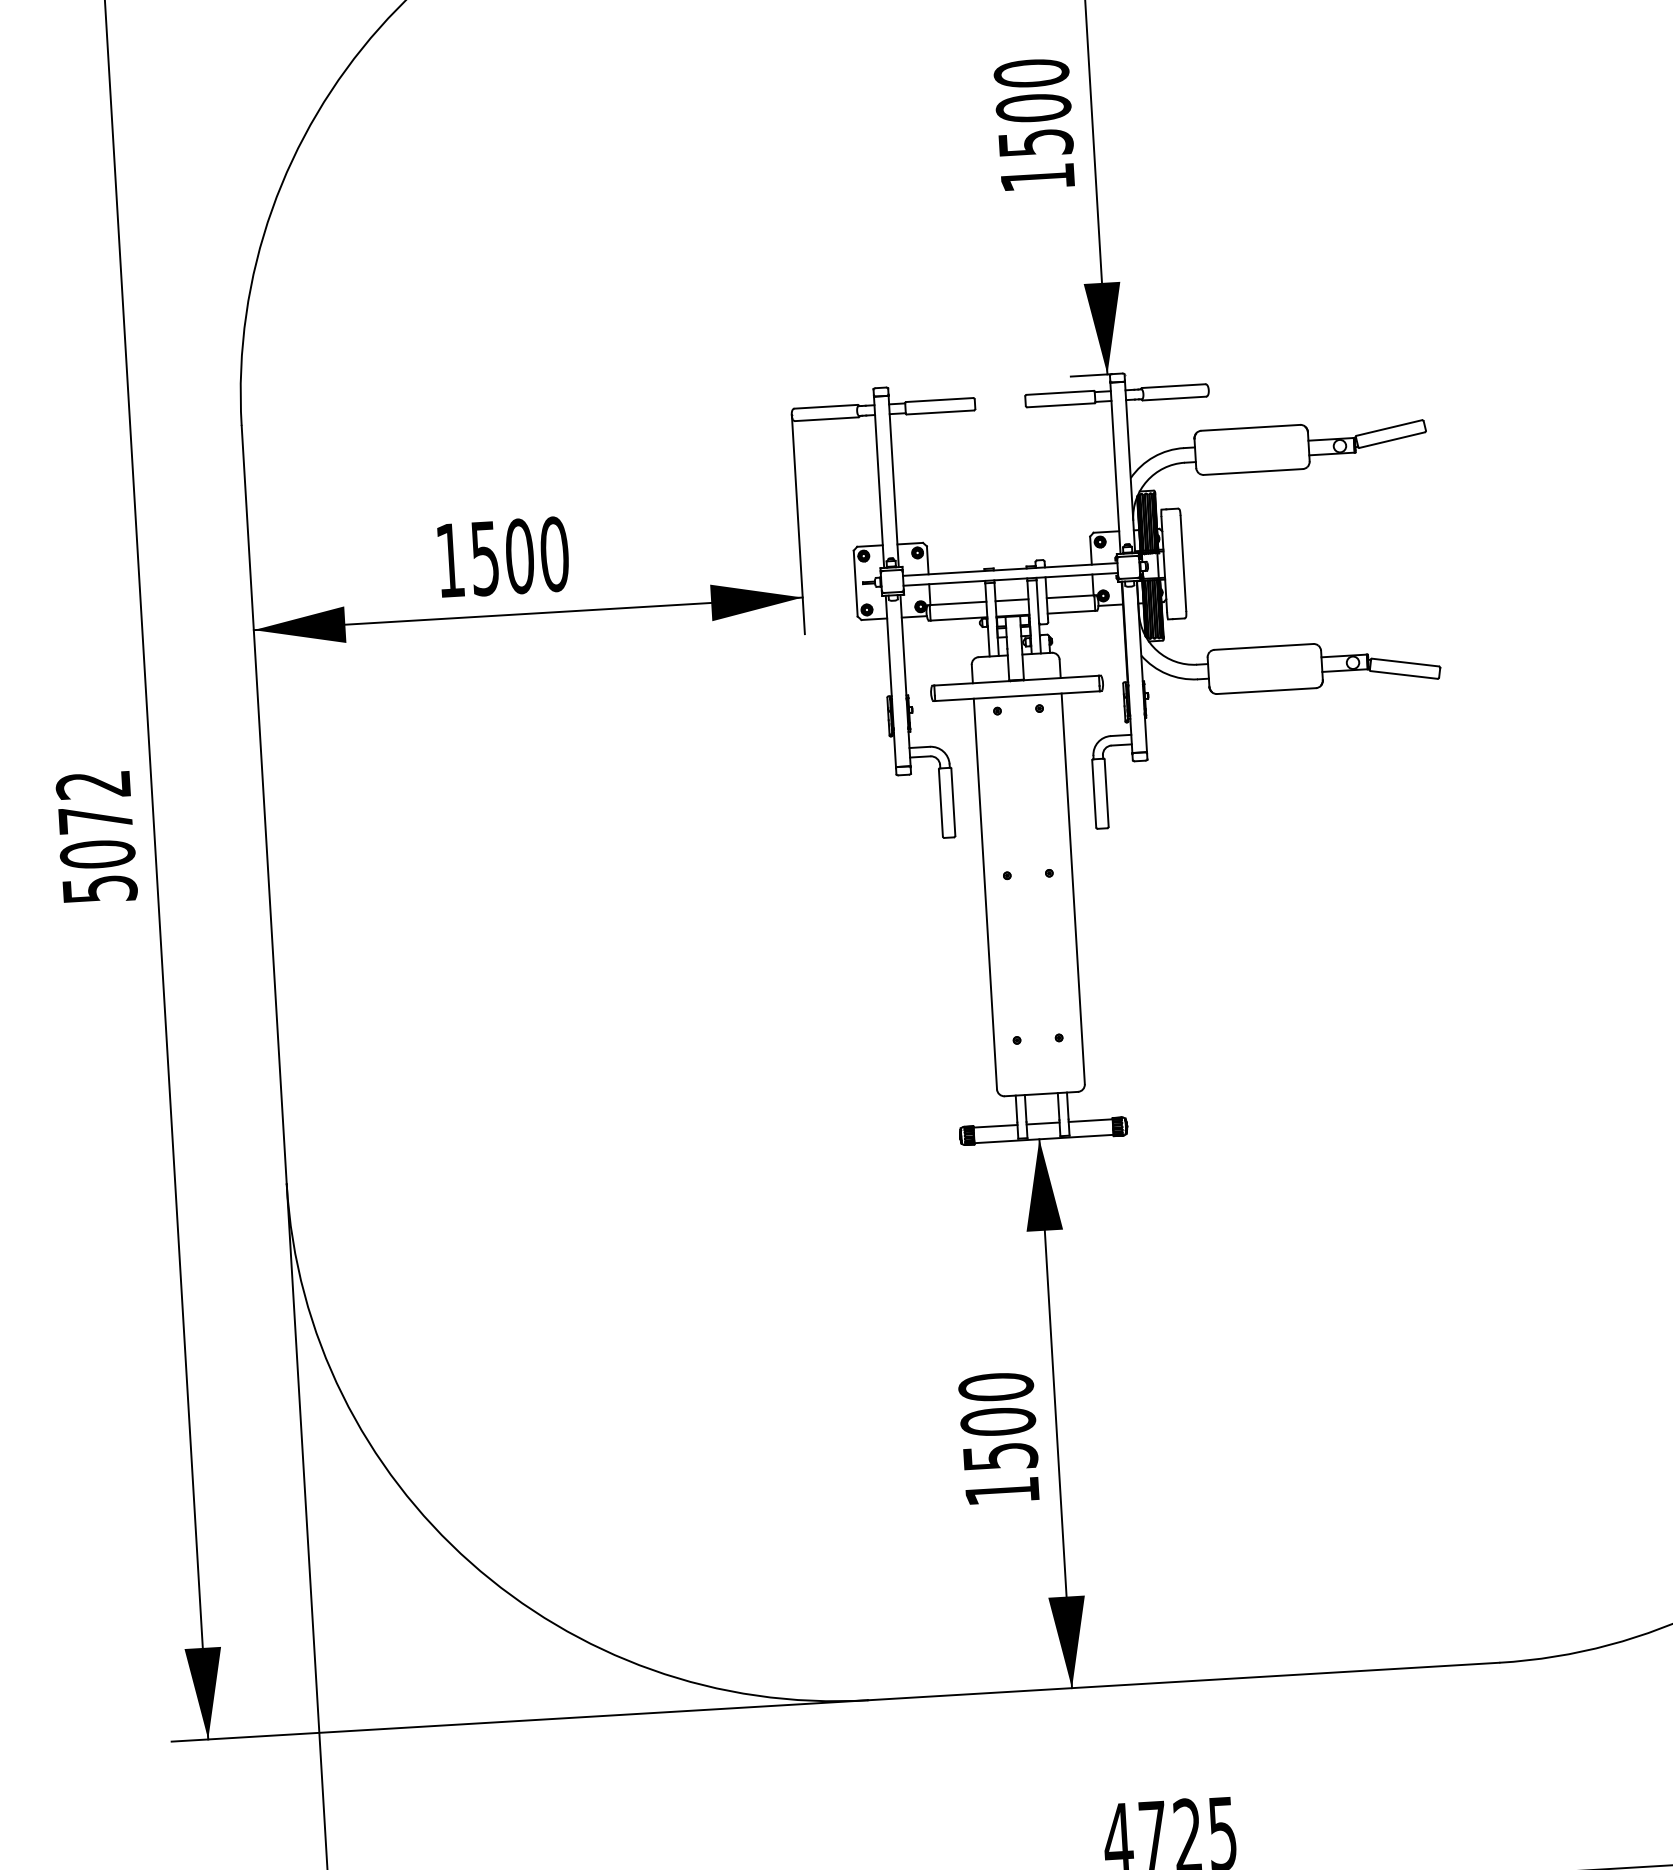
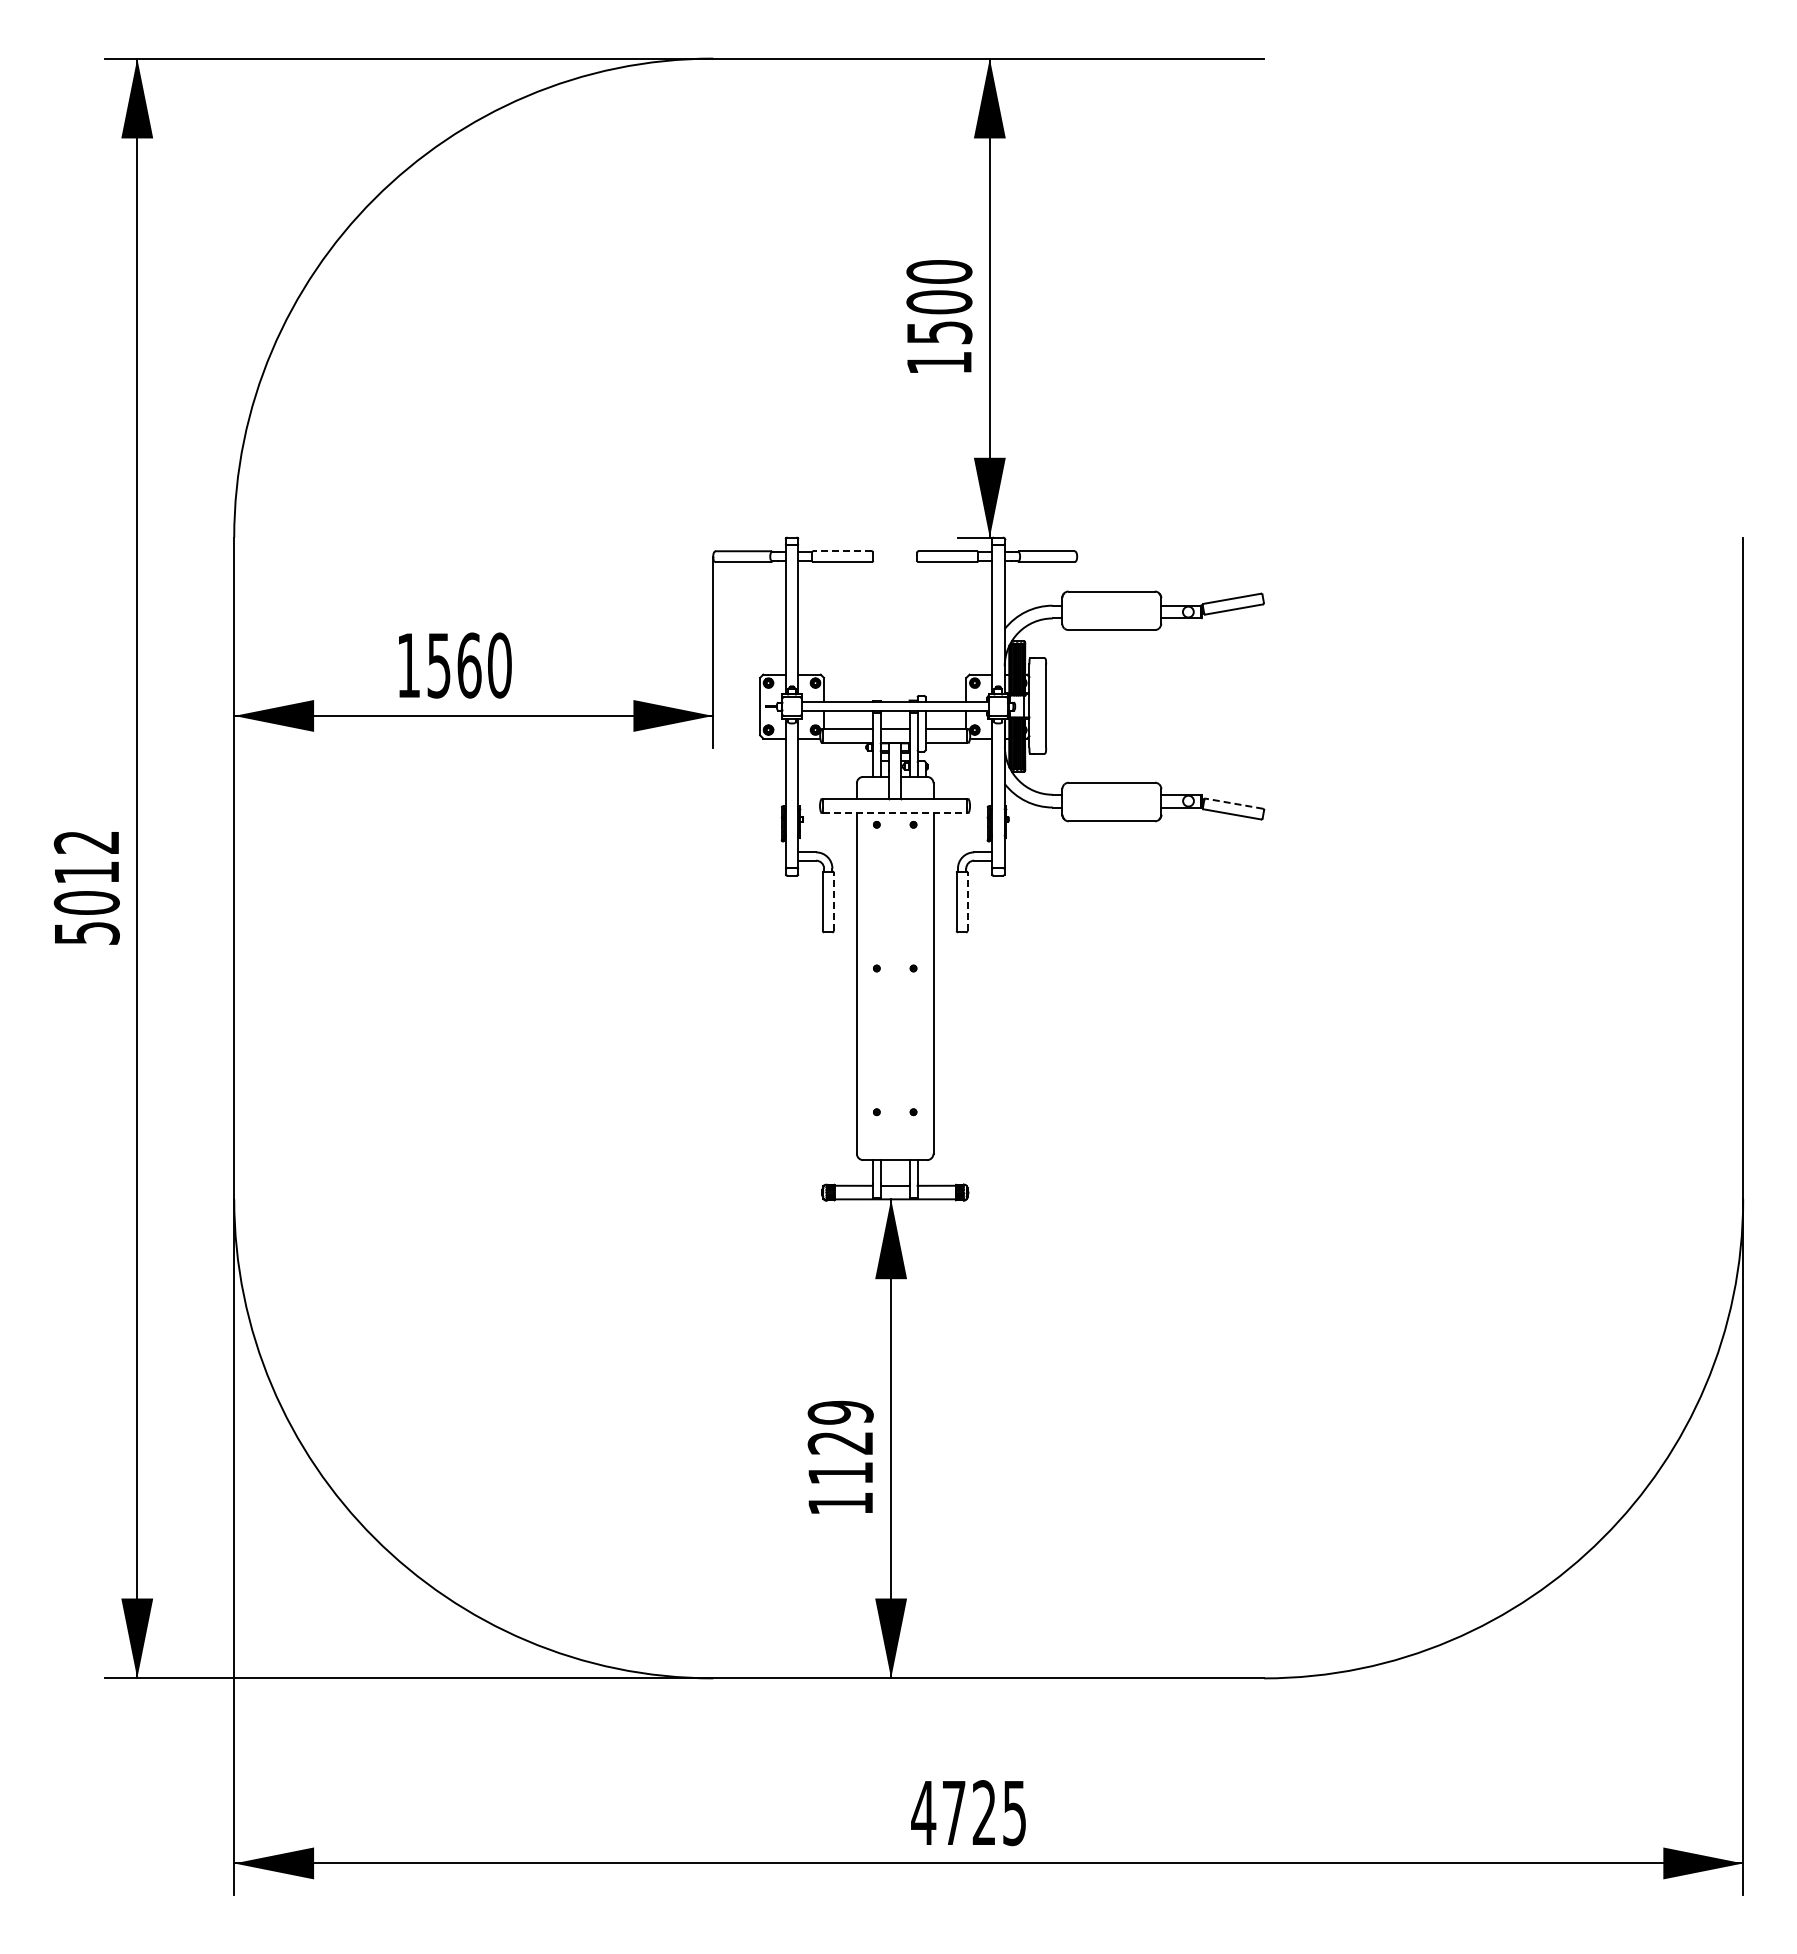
line: (939, 400) -> (842, 551), solid -> dashed
text: (519, 556) -> (469, 665), 1500 -> 1560
line: (1404, 662) -> (1233, 803), solid -> dashed
line: (1018, 695) -> (895, 812), solid -> dashed
line: (1106, 792) -> (967, 901), solid -> dashed
line: (953, 801) -> (833, 901), solid -> dashed
text: (95, 819) -> (86, 872), 5072 -> 5012
text: (997, 1421) -> (840, 1442), 1500 -> 1129

